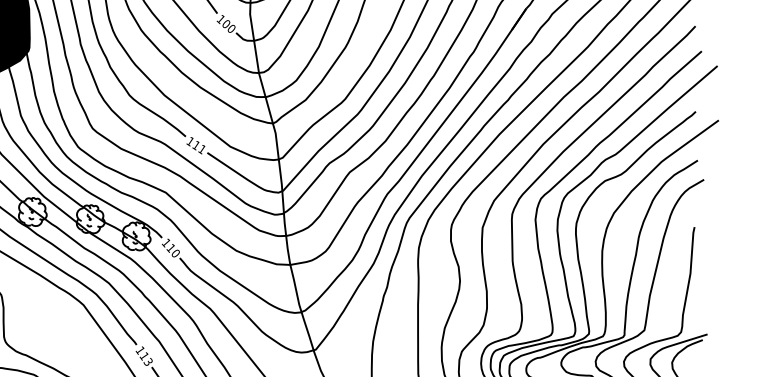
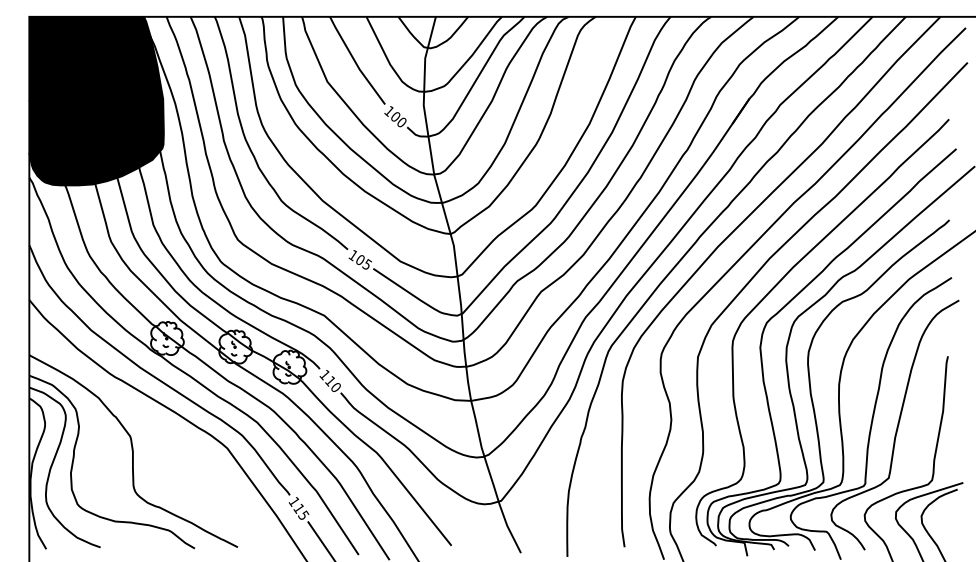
text: (199, 147) -> (363, 262), 111 -> 105
text: (149, 362) -> (305, 515), 113 -> 115

